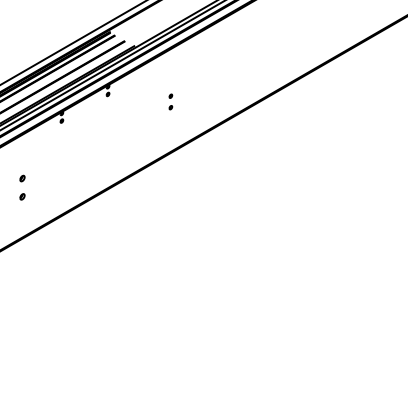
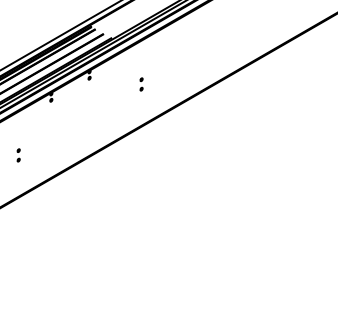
part: (22, 187) -> (18, 155), size x0.62

